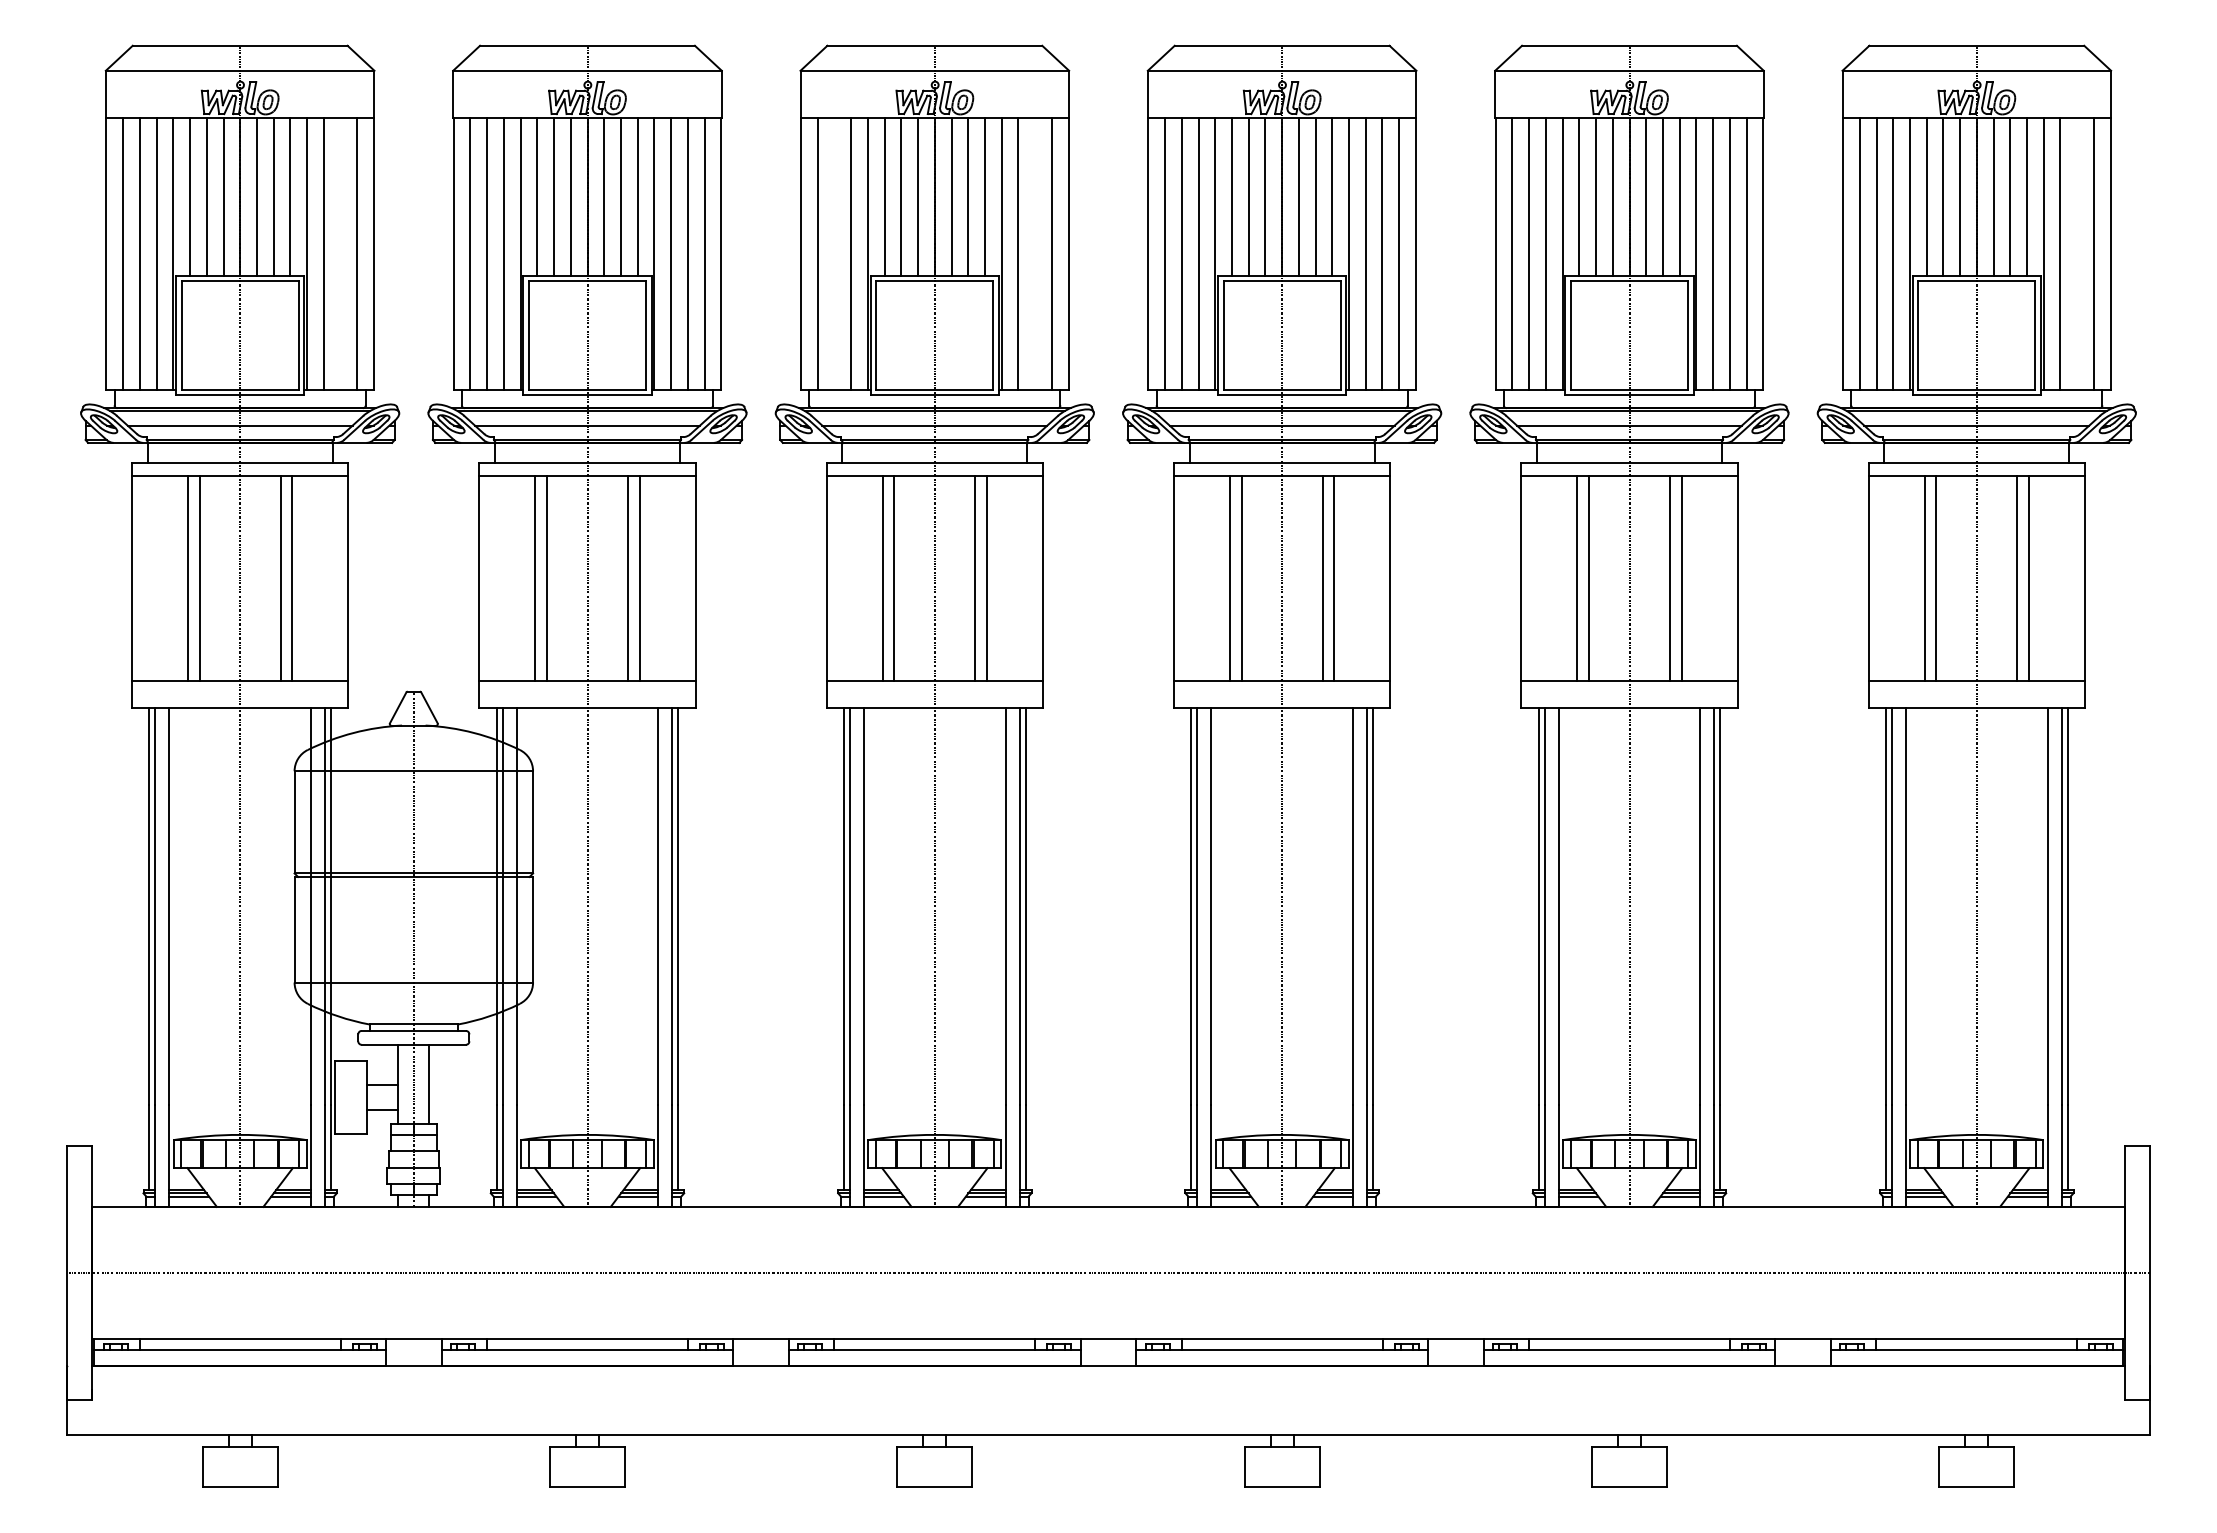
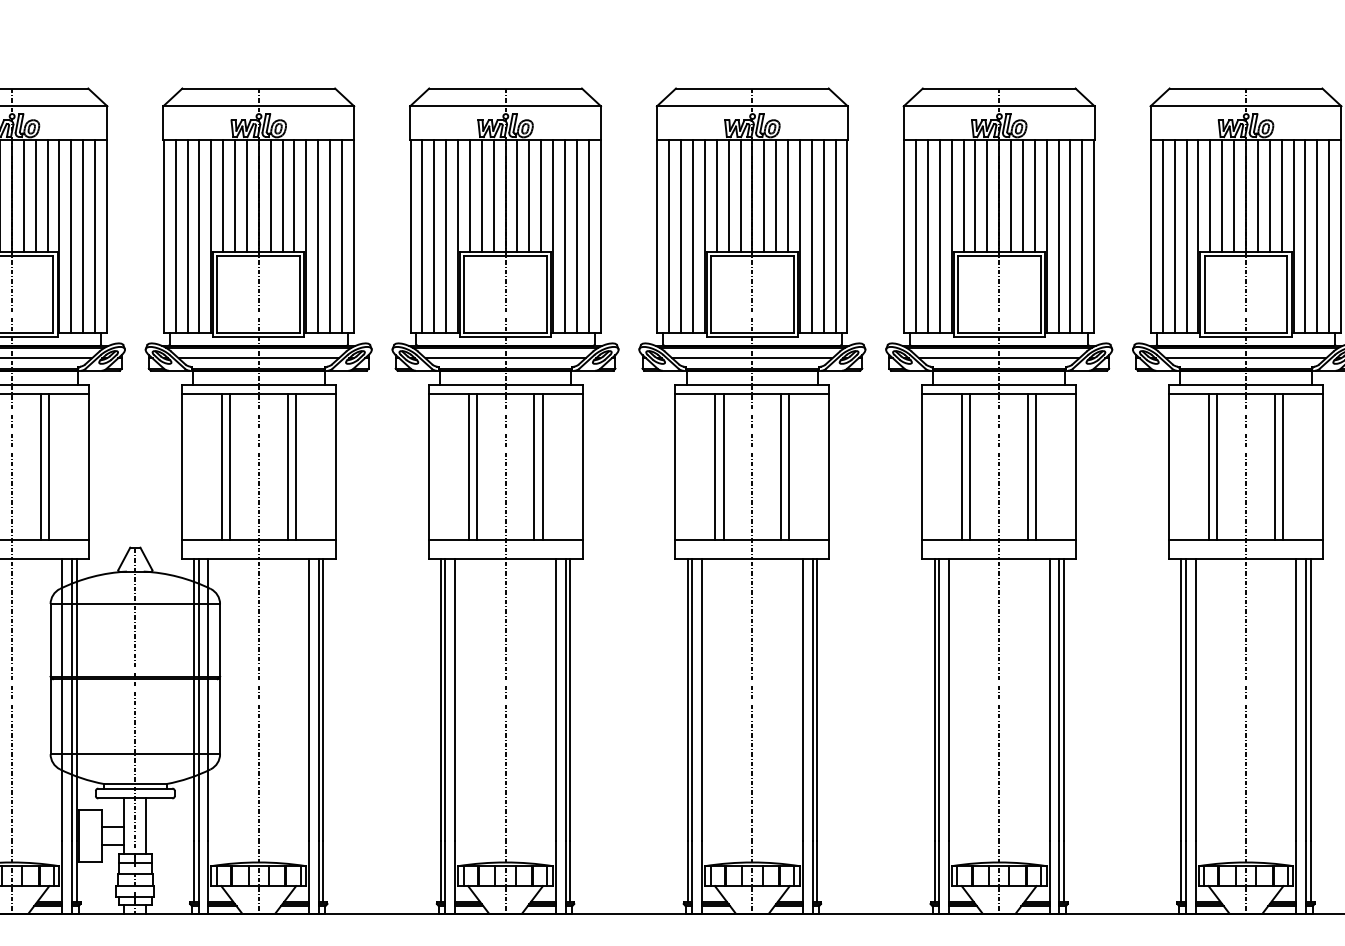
line: (340, 254) -> (83, 236), added
line: (834, 254) -> (434, 236), added
line: (1035, 254) -> (577, 236), added
line: (2077, 254) -> (1317, 236), added

